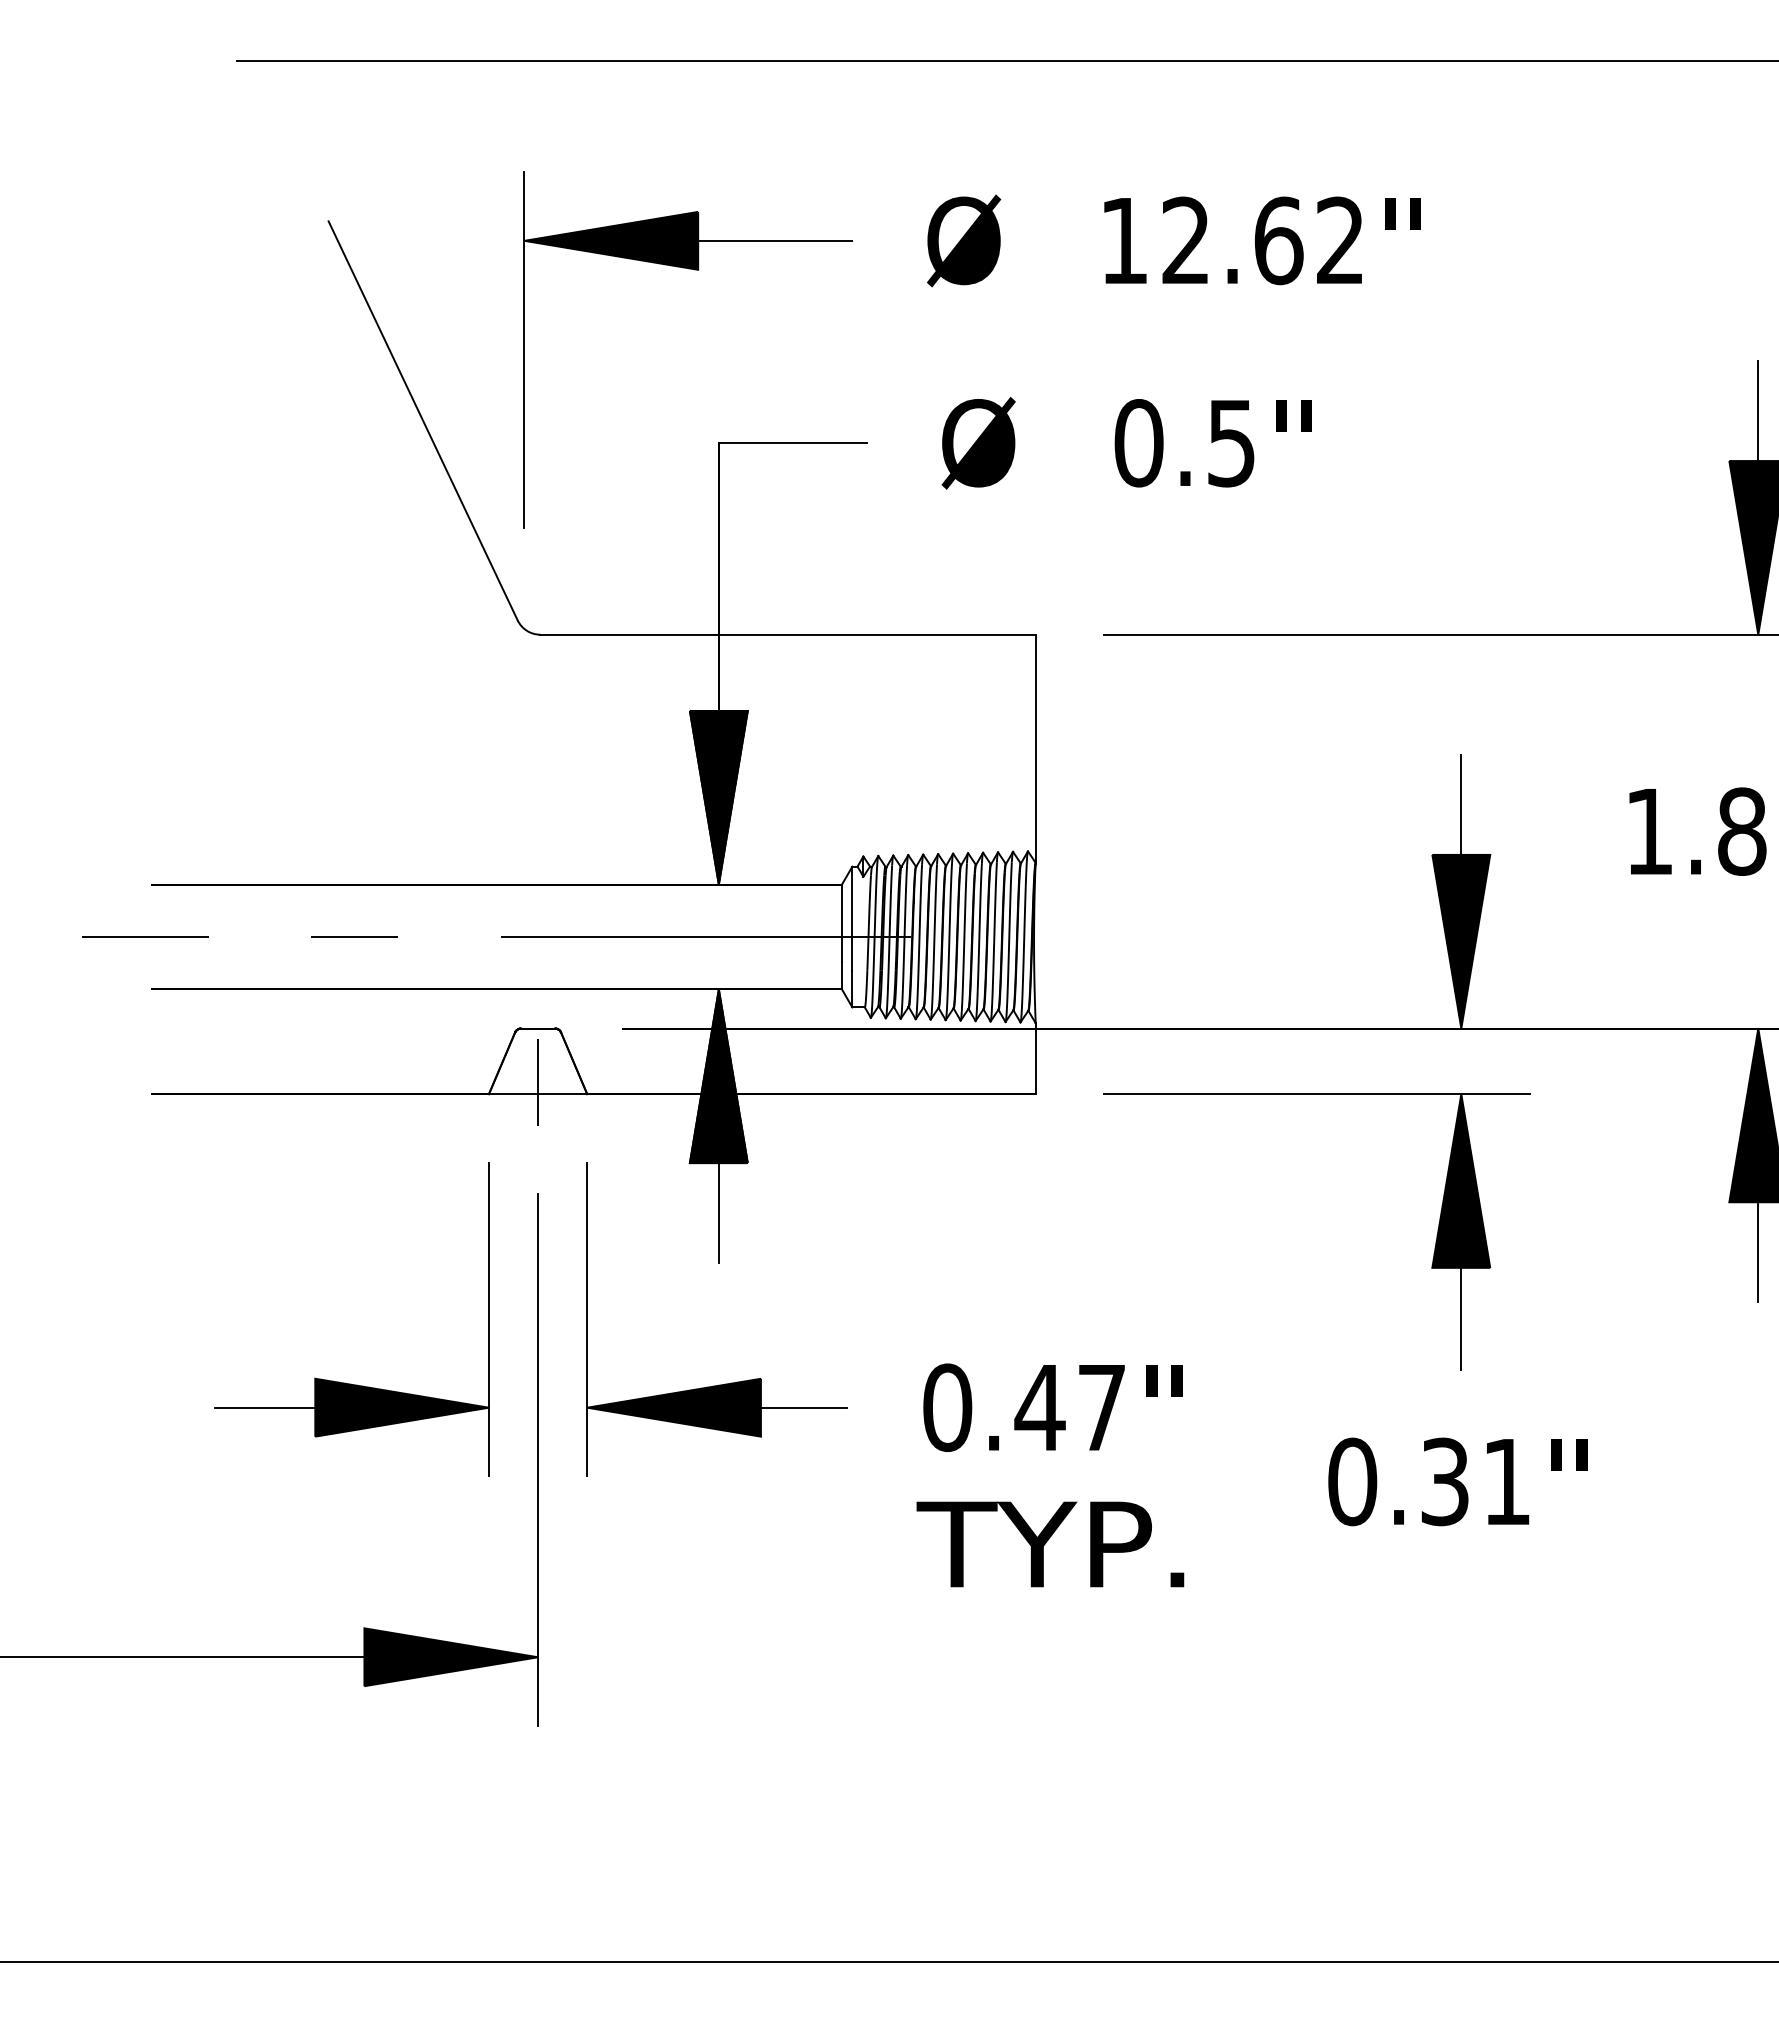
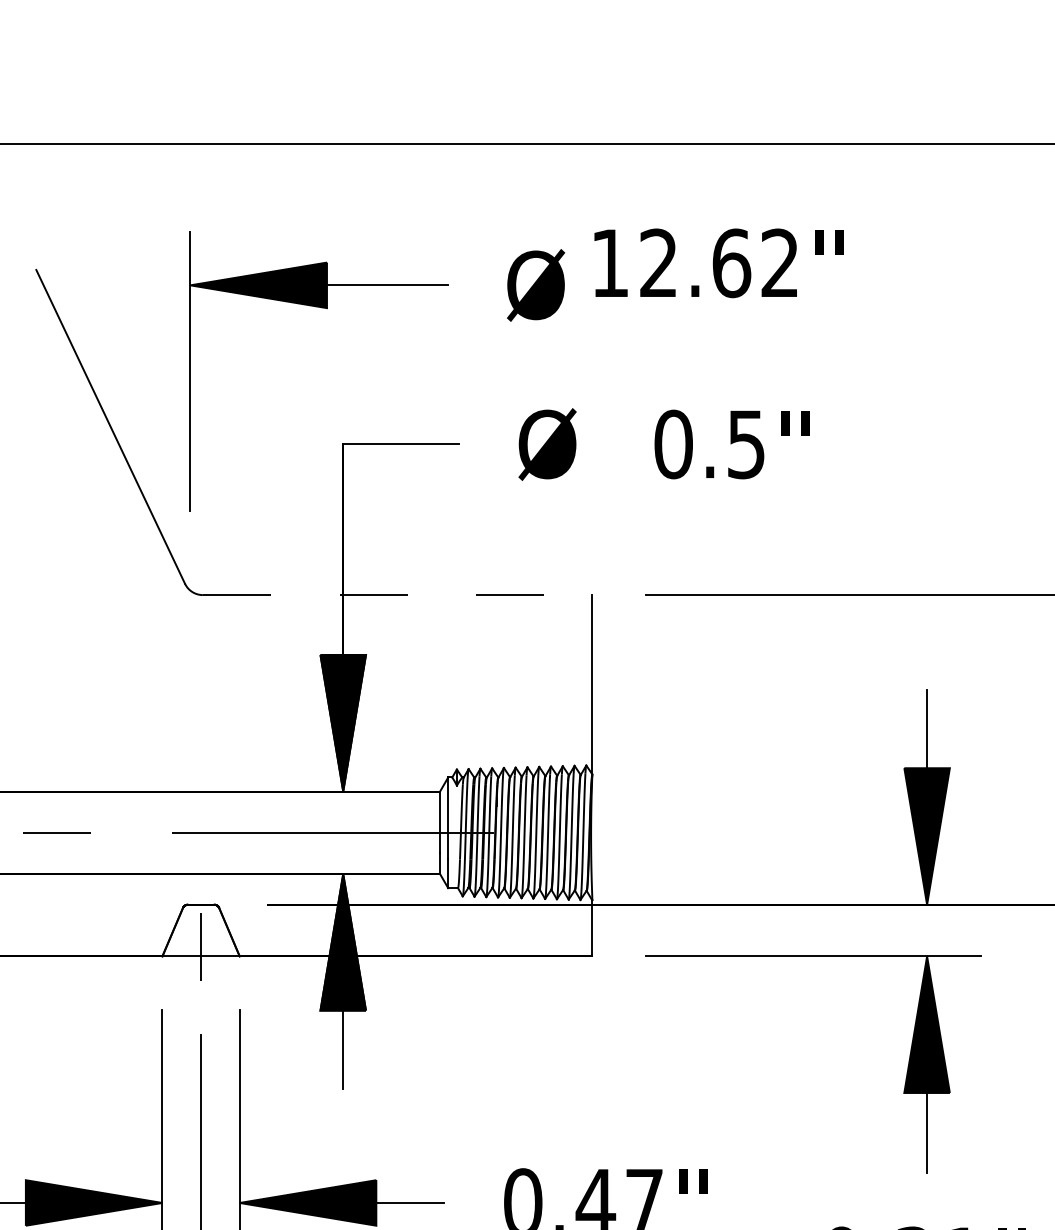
text: (1262, 240) -> (718, 263), moved
line: (788, 634) -> (398, 594), solid -> dashed

